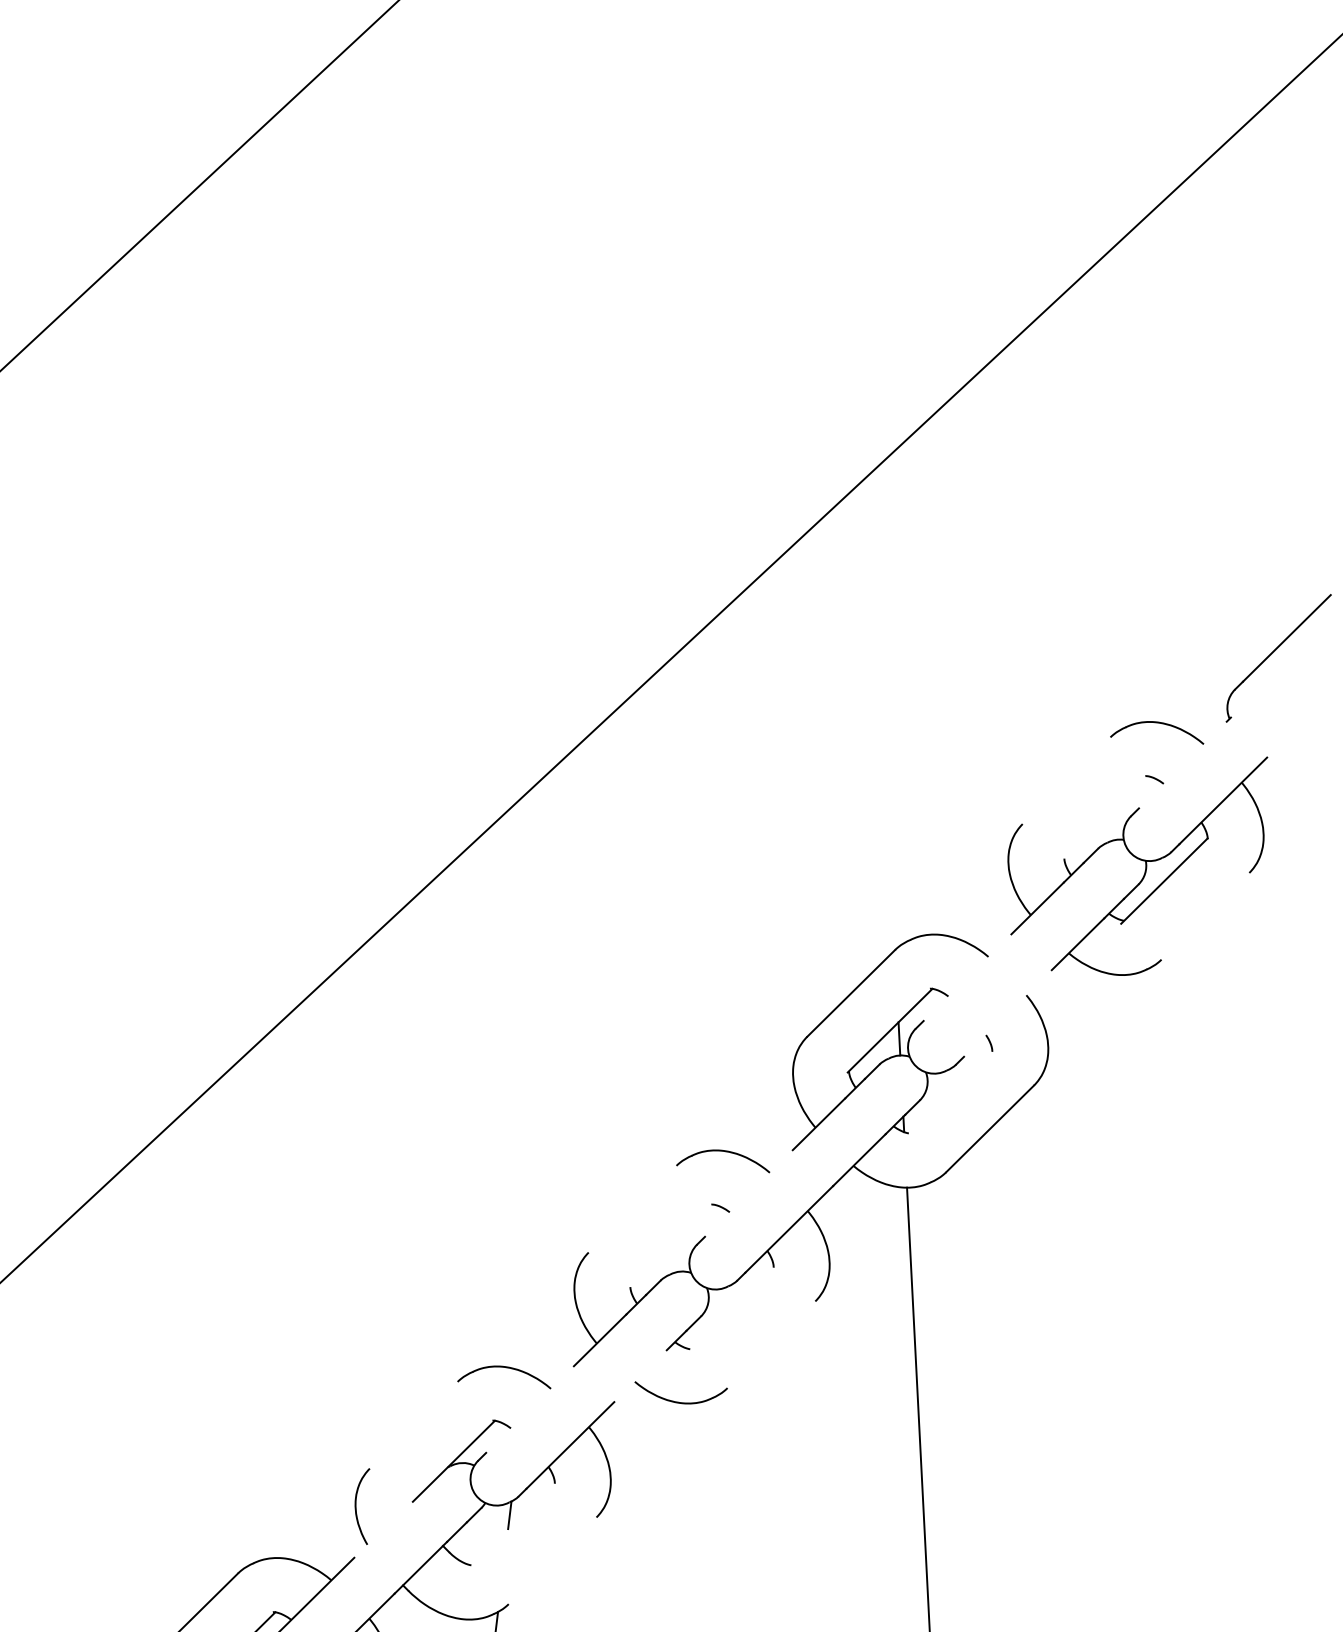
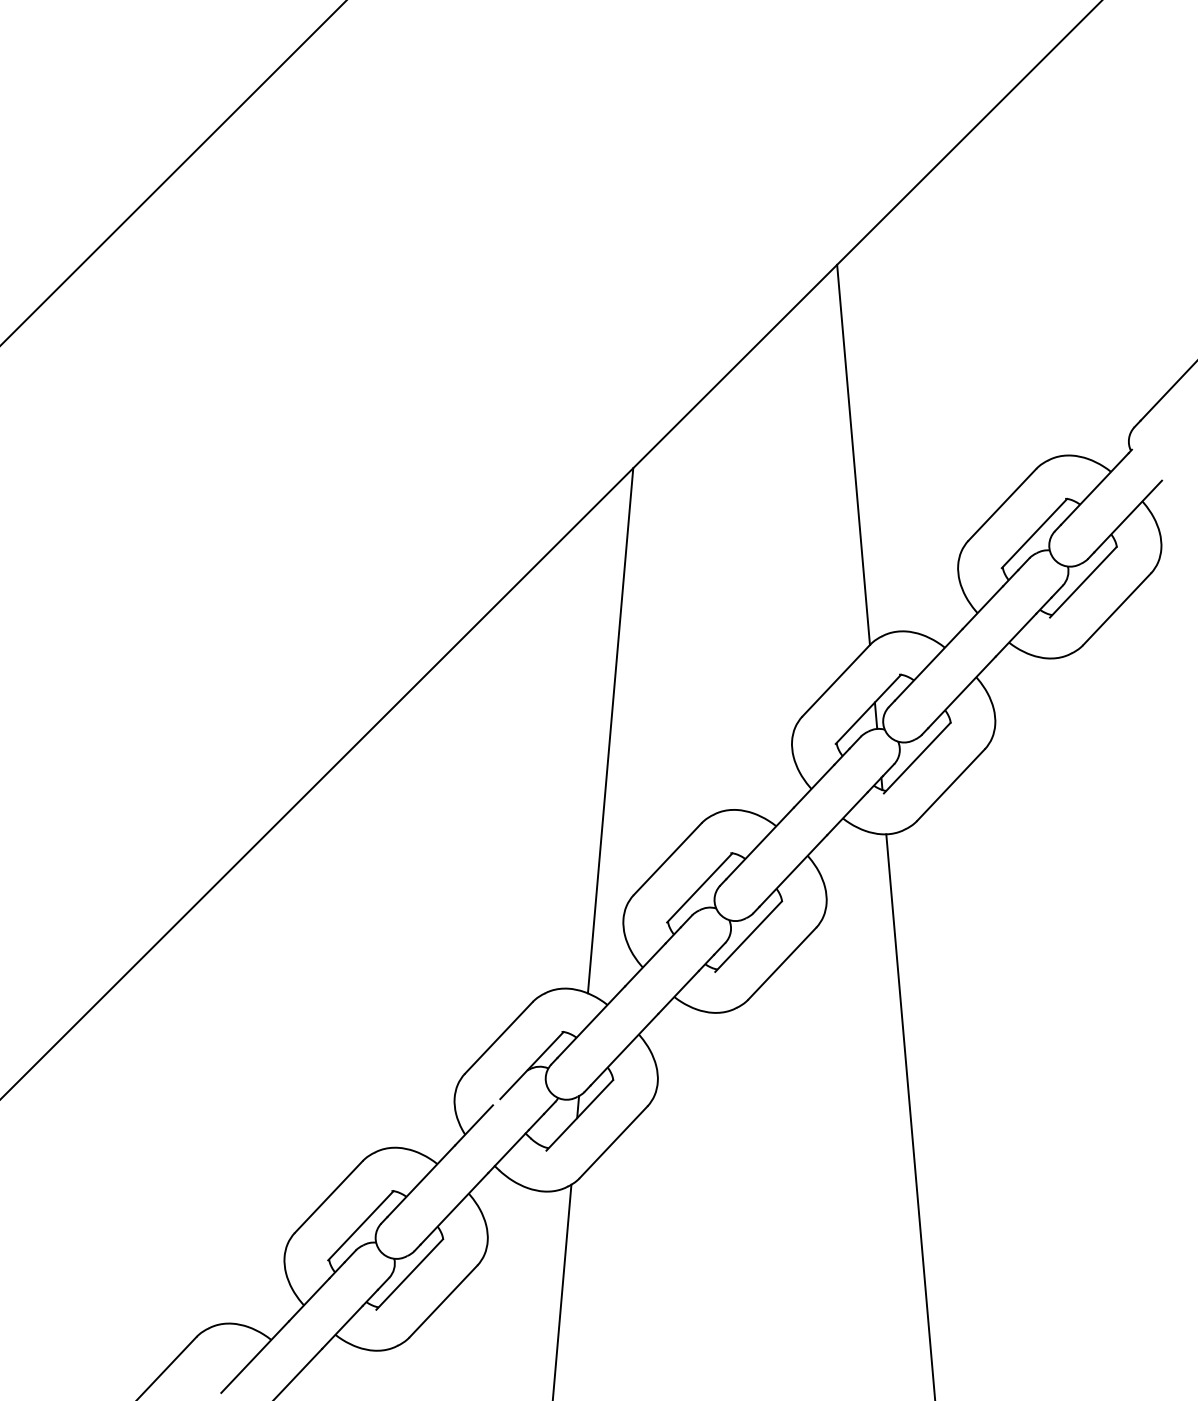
line: (882, 711) -> (853, 454), added
line: (1182, 764) -> (1094, 488), added
line: (1066, 780) -> (1002, 504), added
line: (1105, 818) -> (1034, 533), added
line: (1204, 916) -> (1116, 609), added
line: (967, 977) -> (928, 664), added
line: (1007, 1013) -> (961, 692), added
line: (566, 1045) -> (610, 730), added
line: (948, 1092) -> (916, 757), added
line: (748, 1193) -> (759, 843), added
line: (632, 1209) -> (667, 859), added
line: (671, 1245) -> (699, 887), added
line: (730, 1309) -> (748, 936), added
line: (771, 1344) -> (782, 963), added
line: (640, 1375) -> (678, 991), added
line: (530, 1408) -> (591, 1021), added
line: (413, 1424) -> (498, 1037), added
line: (511, 1525) -> (579, 1115), added
line: (379, 1533) -> (474, 1125), added
line: (552, 1561) -> (613, 1142), added

